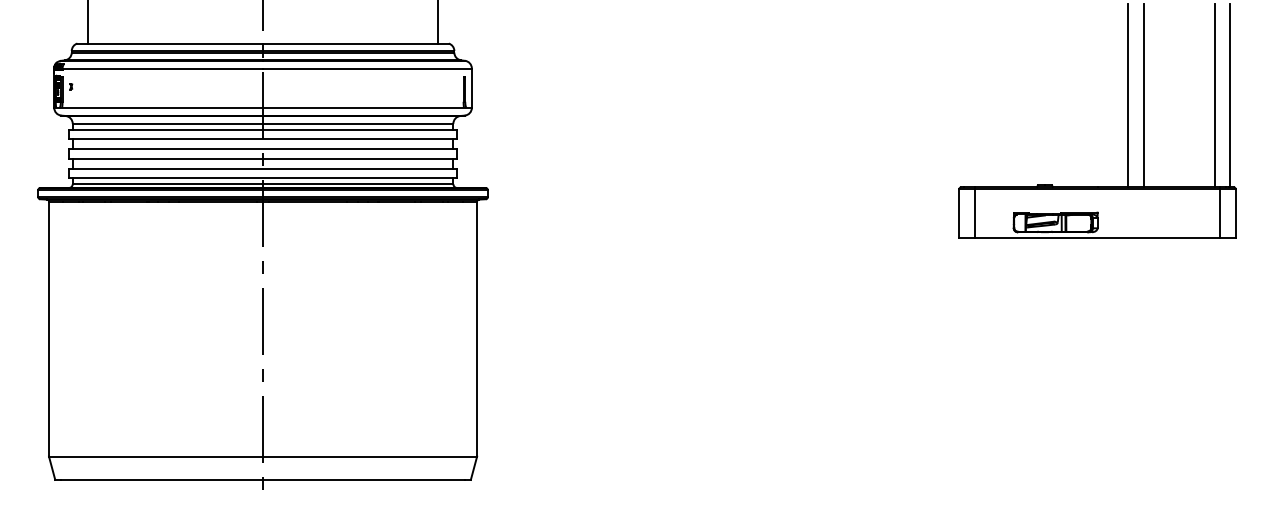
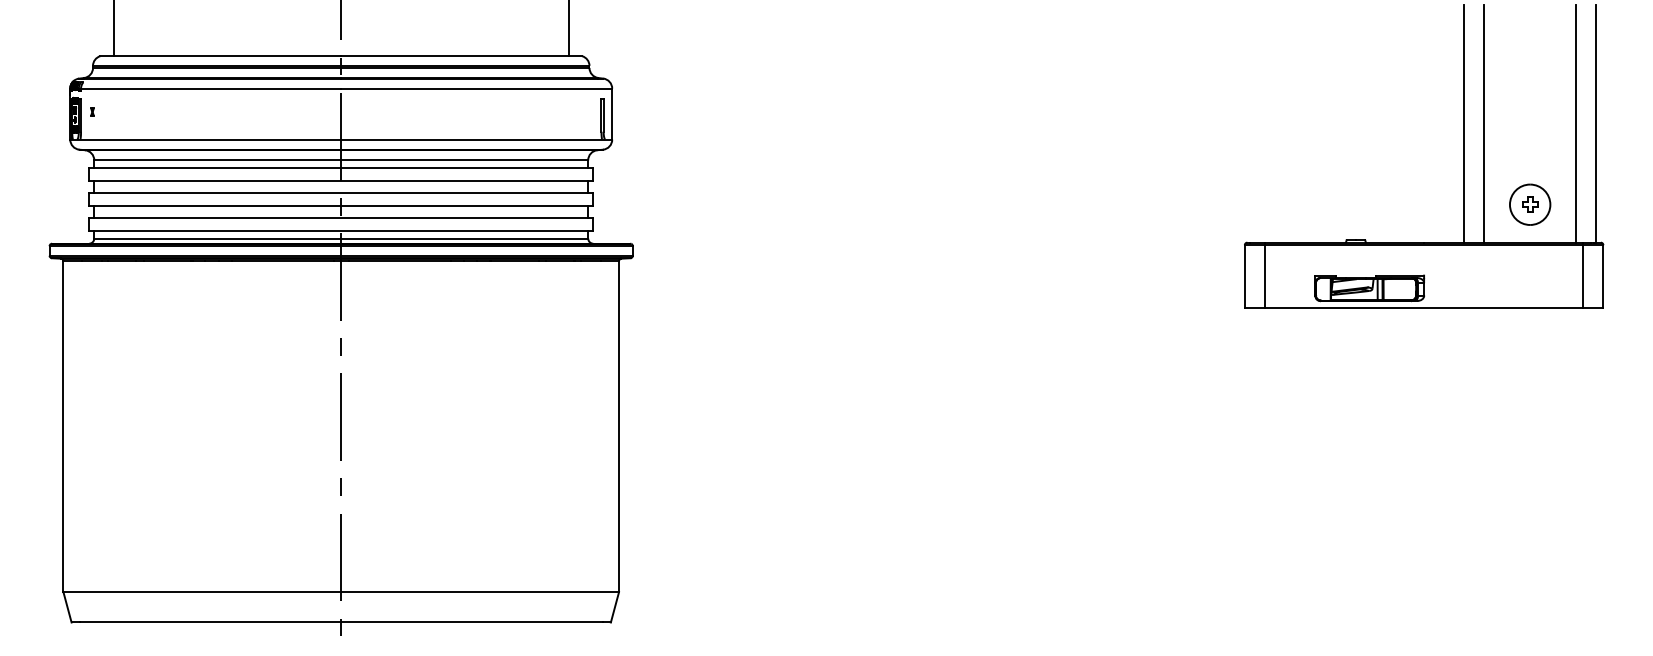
part: (1179, 157) -> (1530, 204), added

